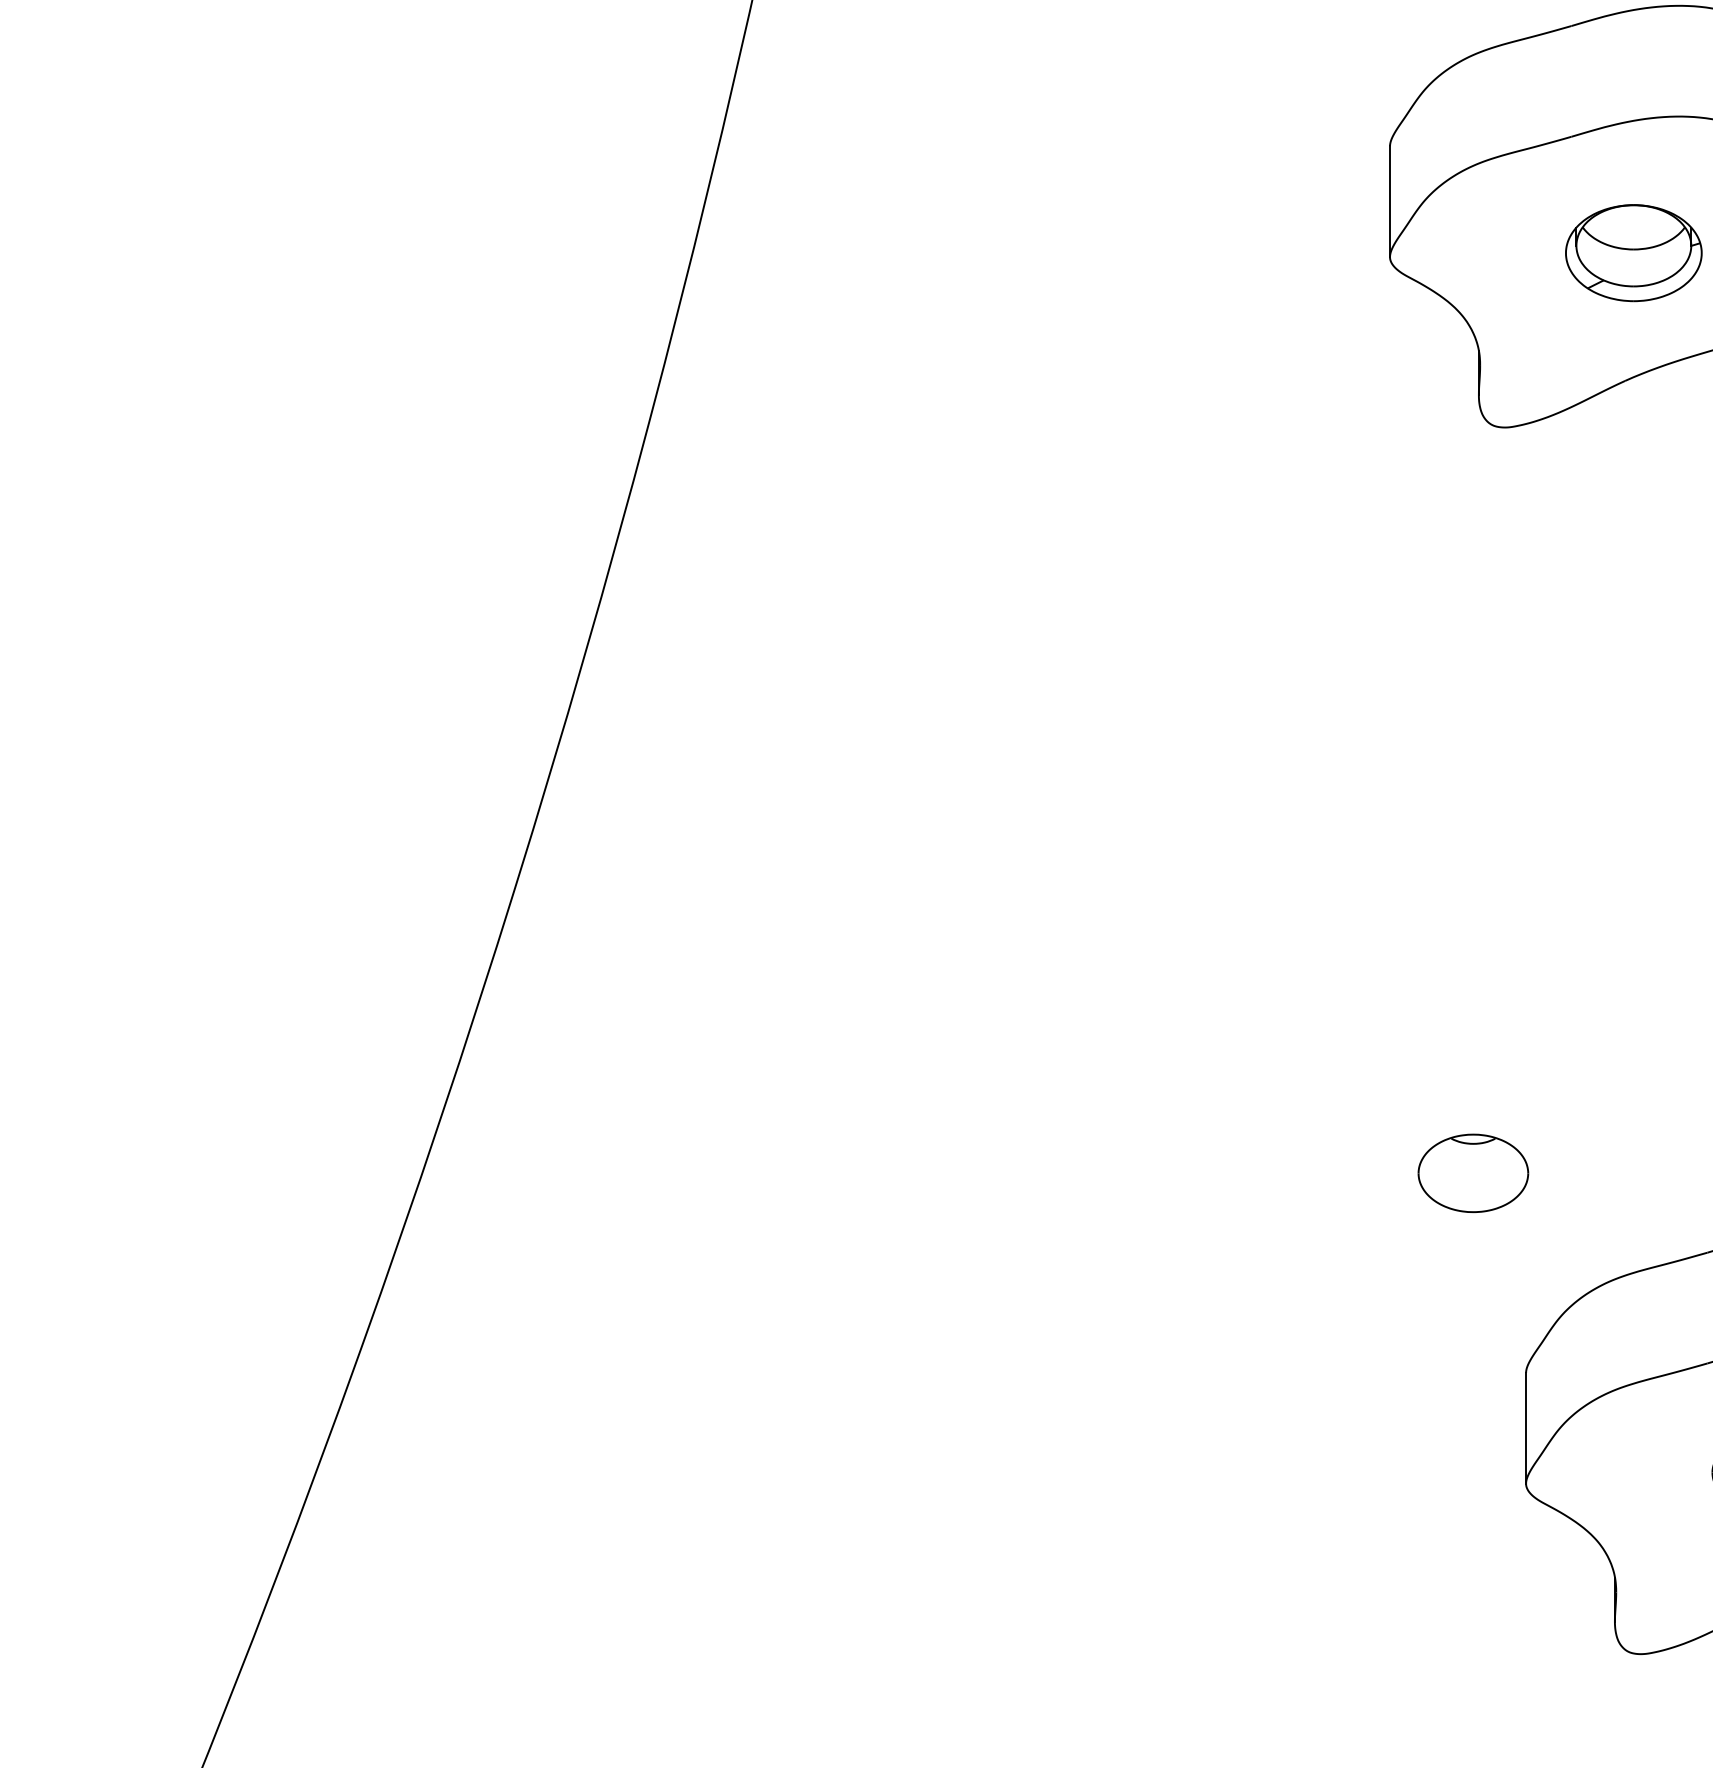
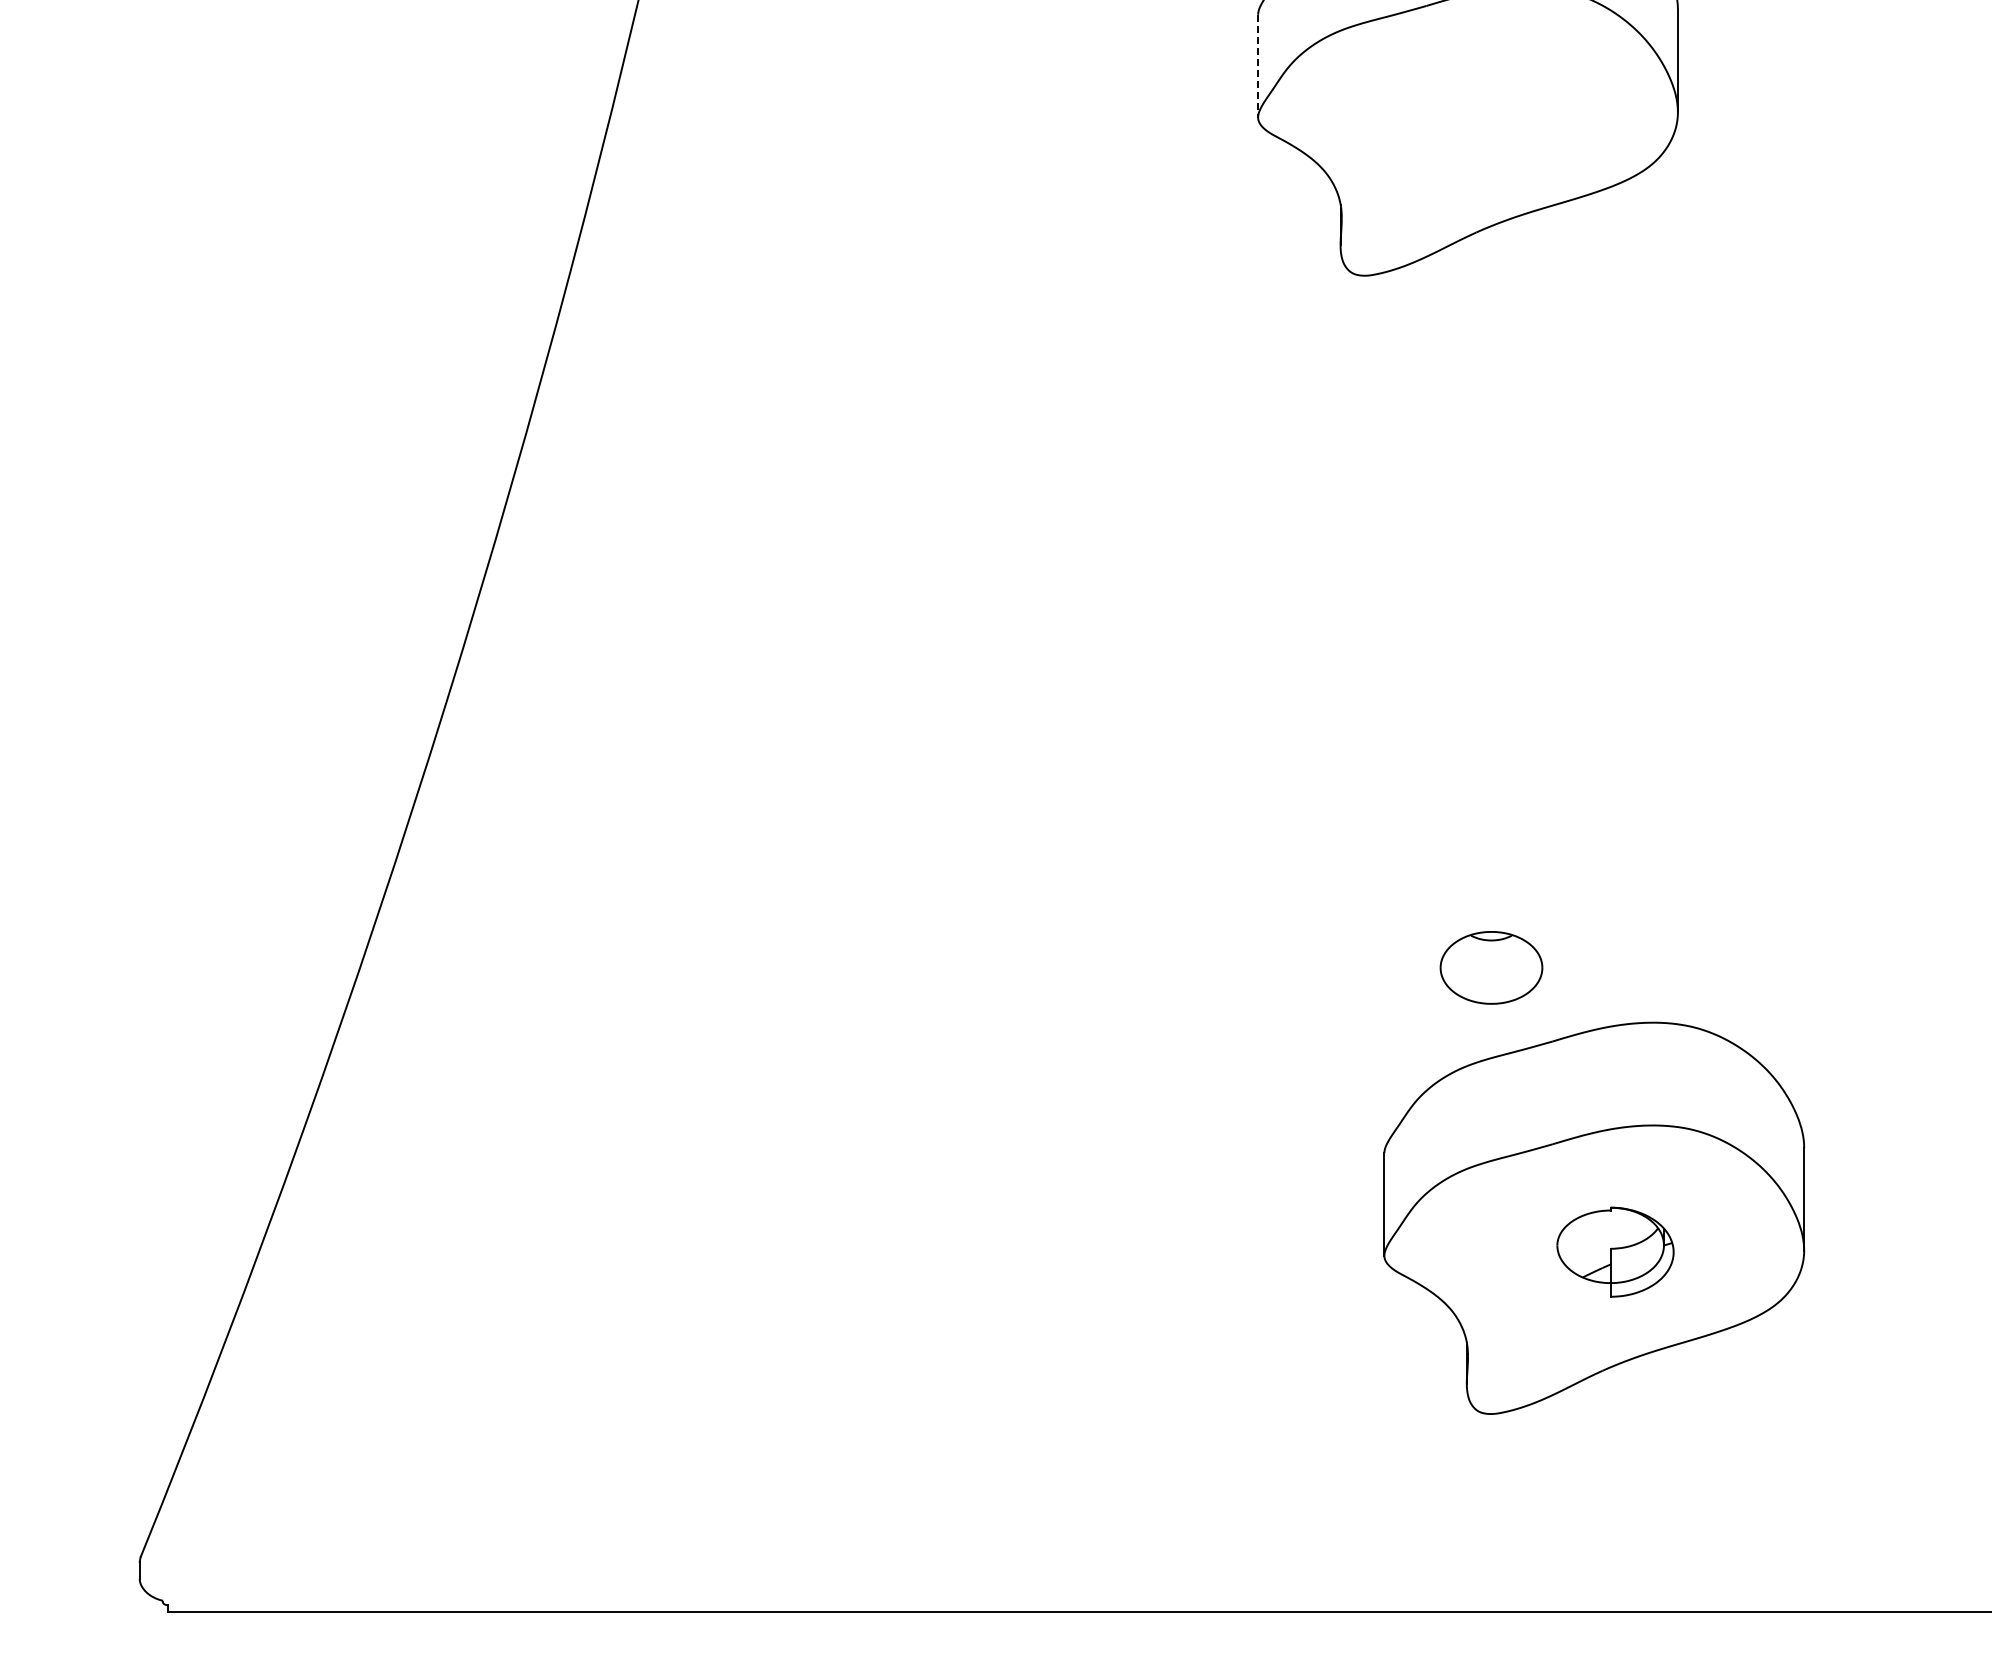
line: (1390, 202) -> (1258, 66), solid -> dashed
part: (1633, 252) -> (1484, 113), removed
part: (1473, 1172) -> (1491, 967), moved

